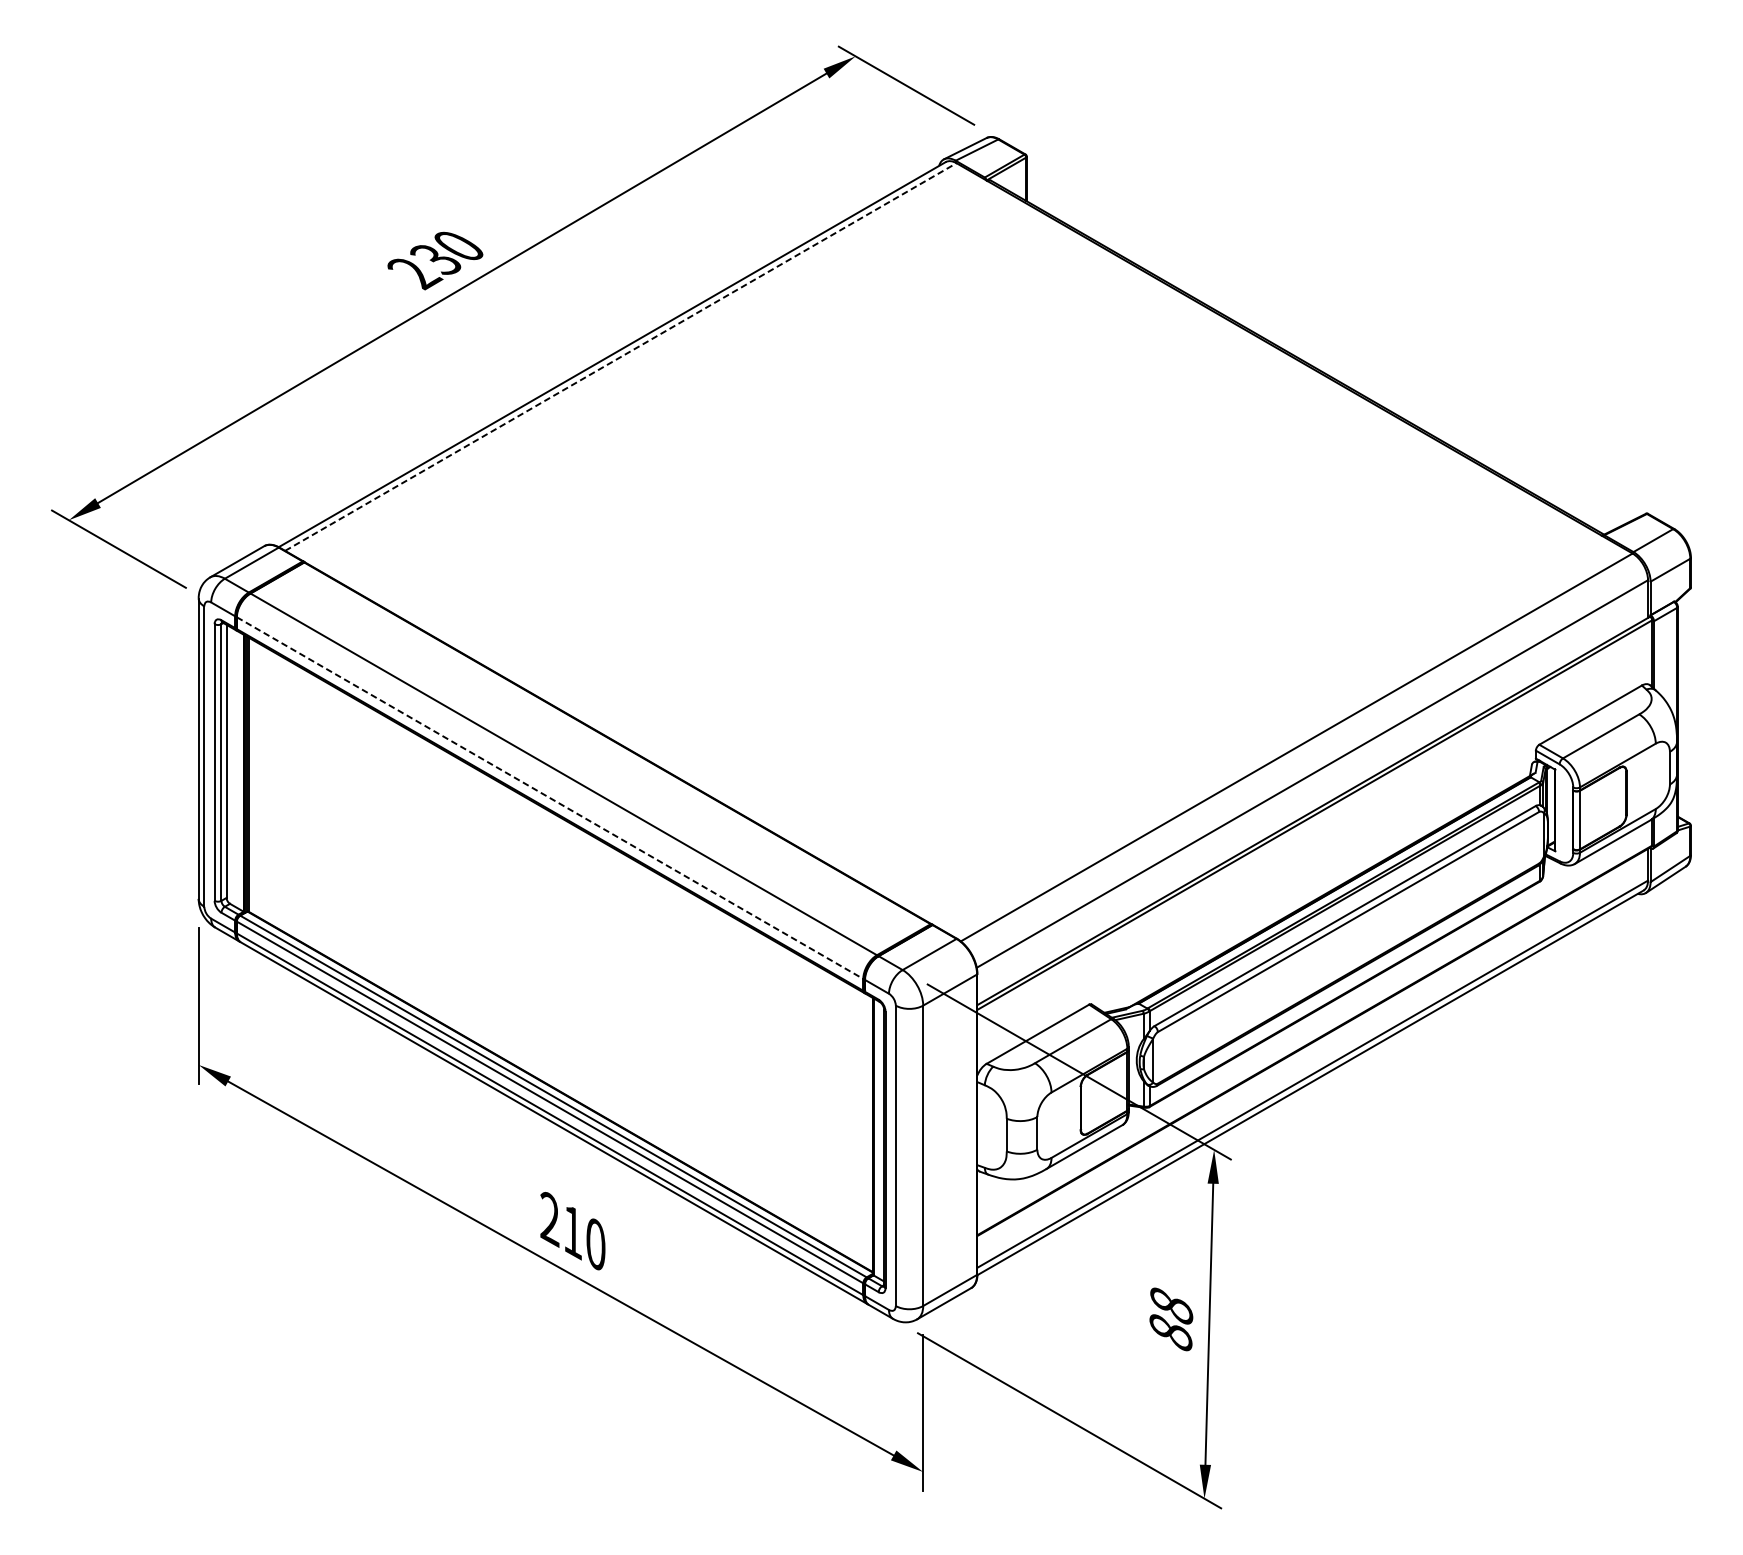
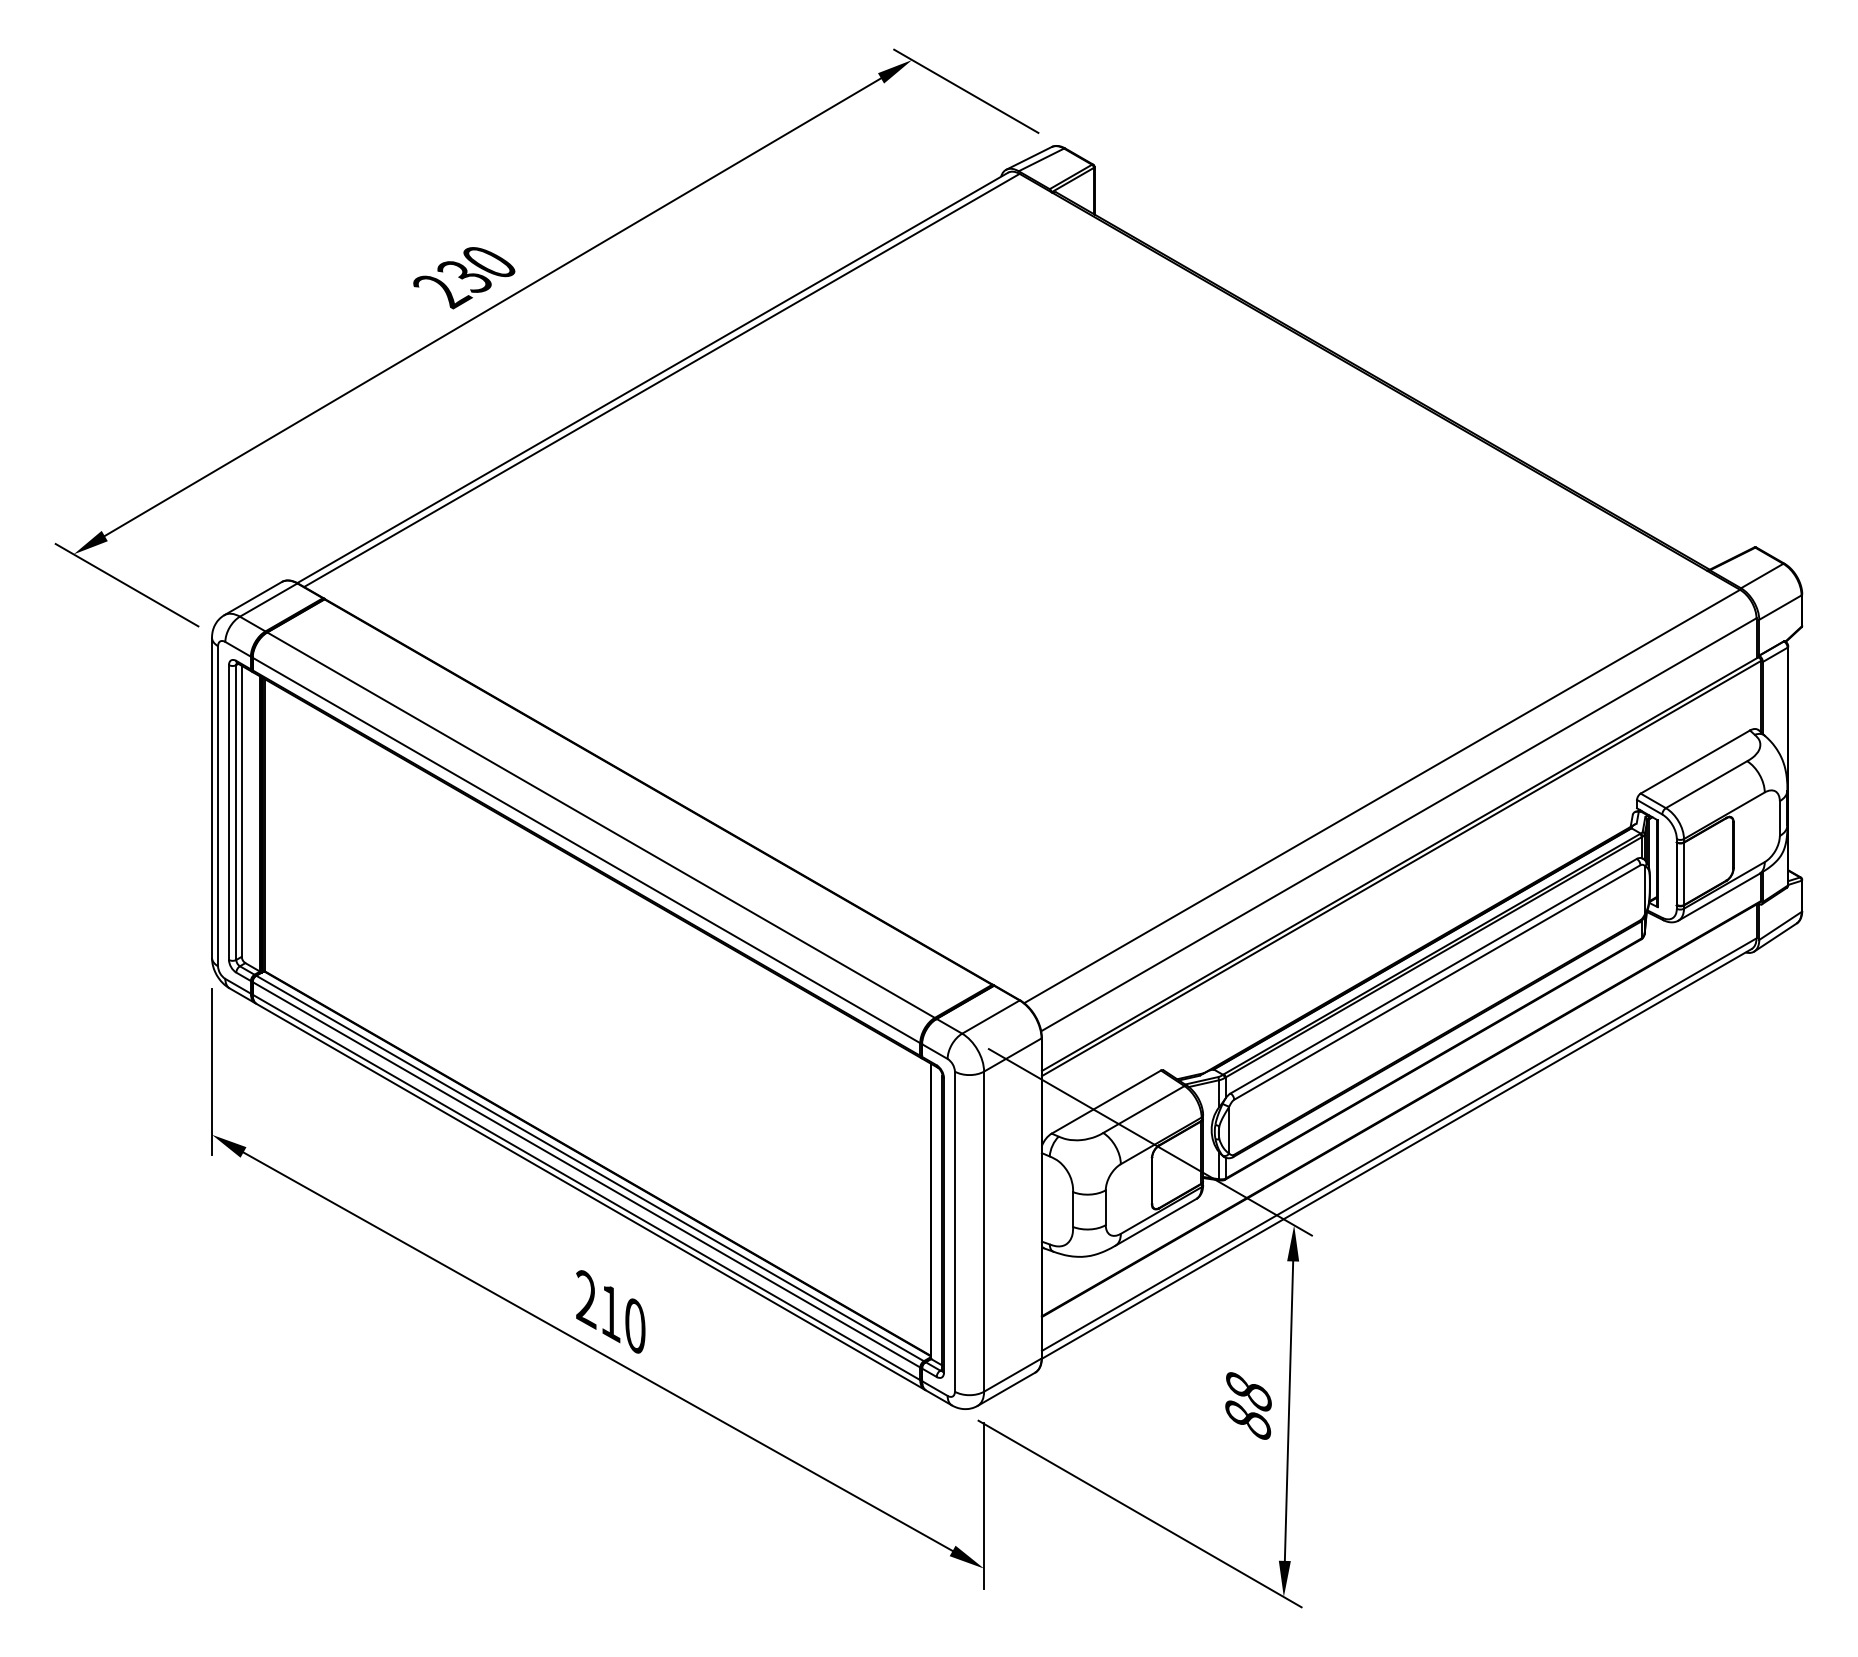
line: (621, 357) -> (662, 380), dashed -> solid
line: (550, 798) -> (586, 850), dashed -> solid

